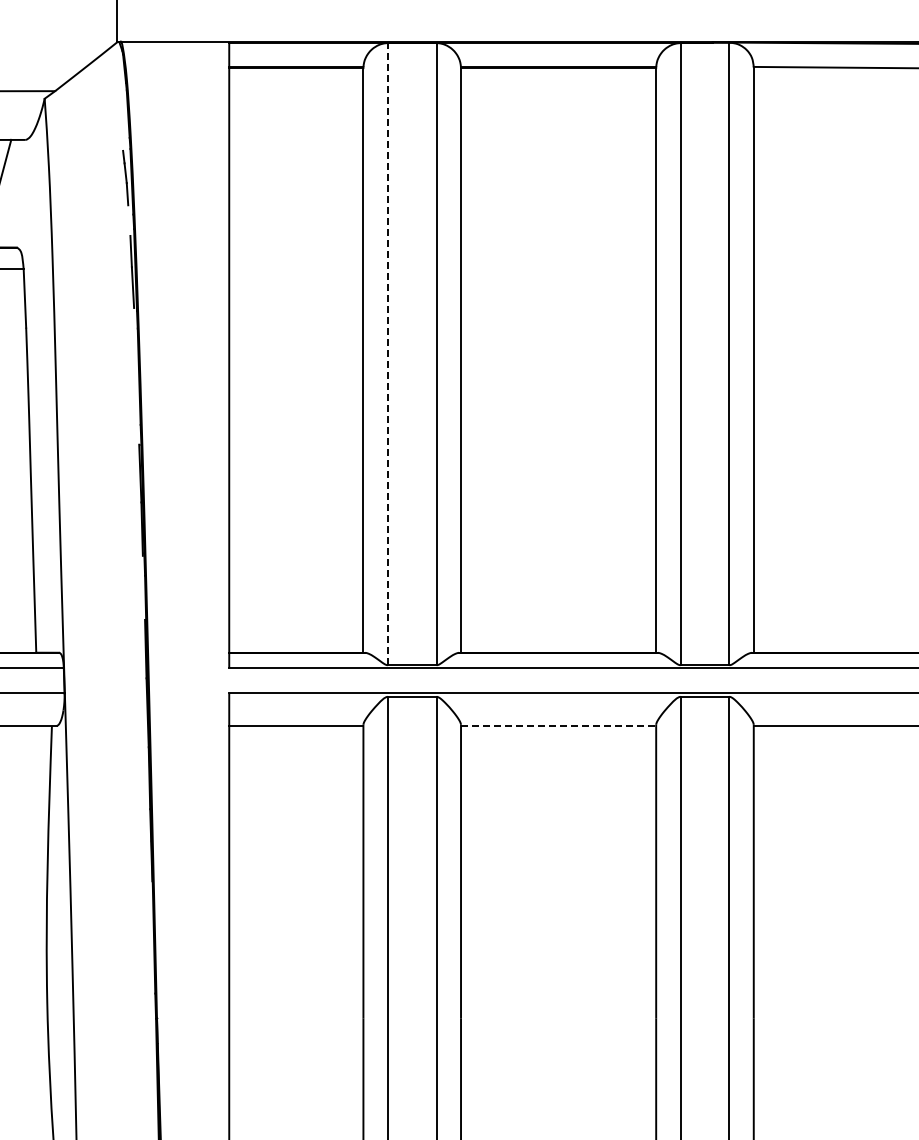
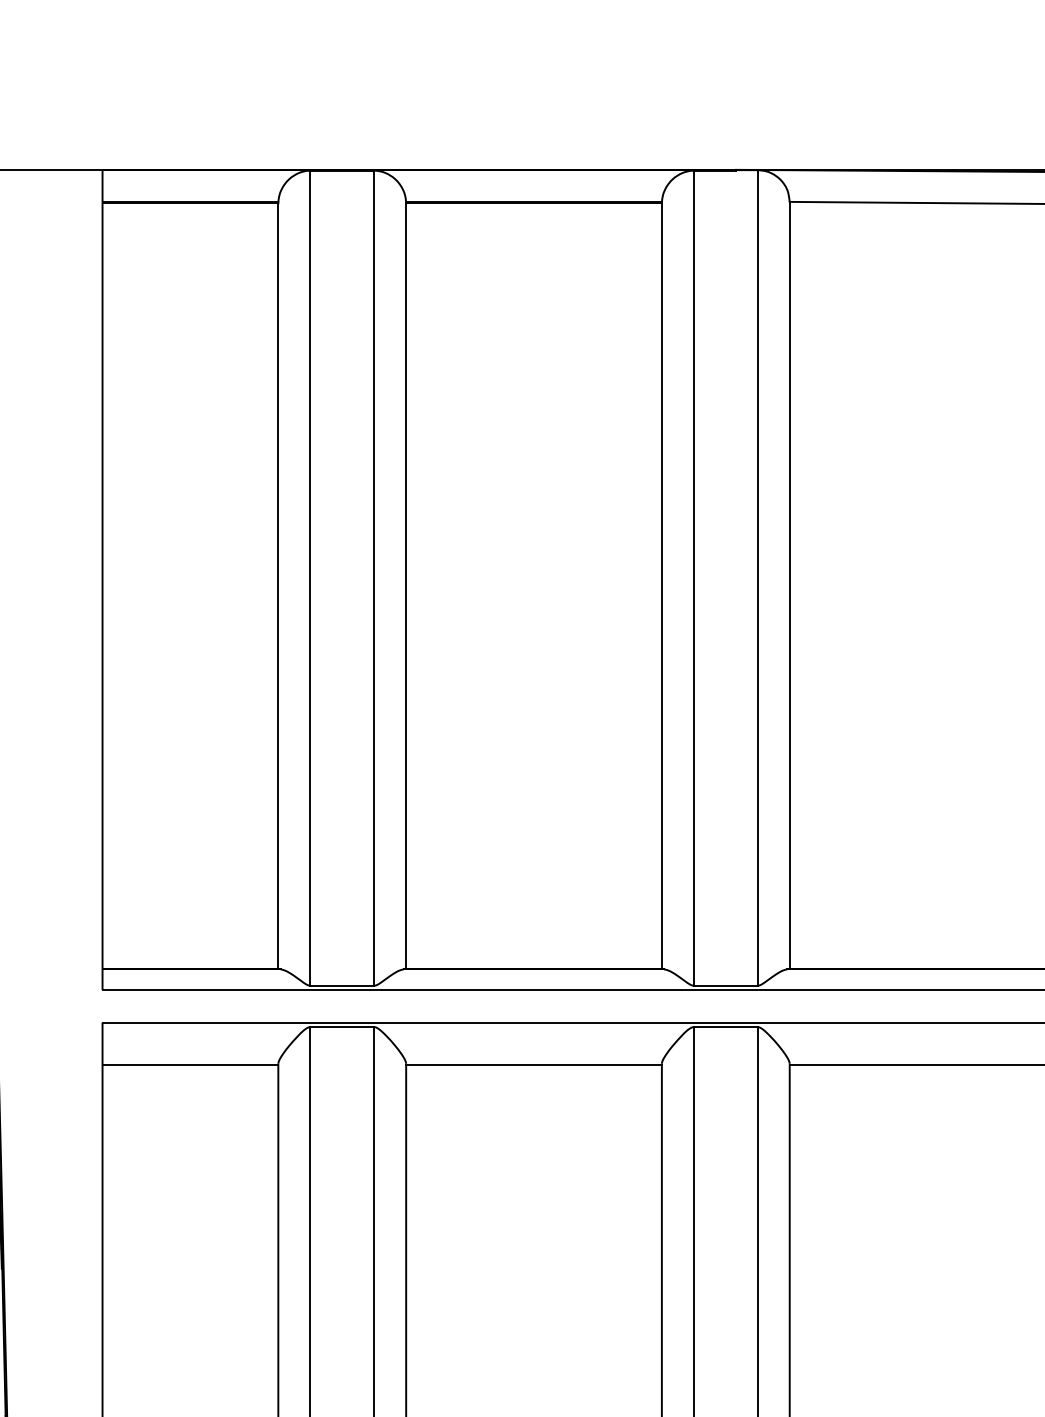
line: (387, 353) -> (309, 577), dashed -> solid
line: (558, 725) -> (533, 1064), dashed -> solid

